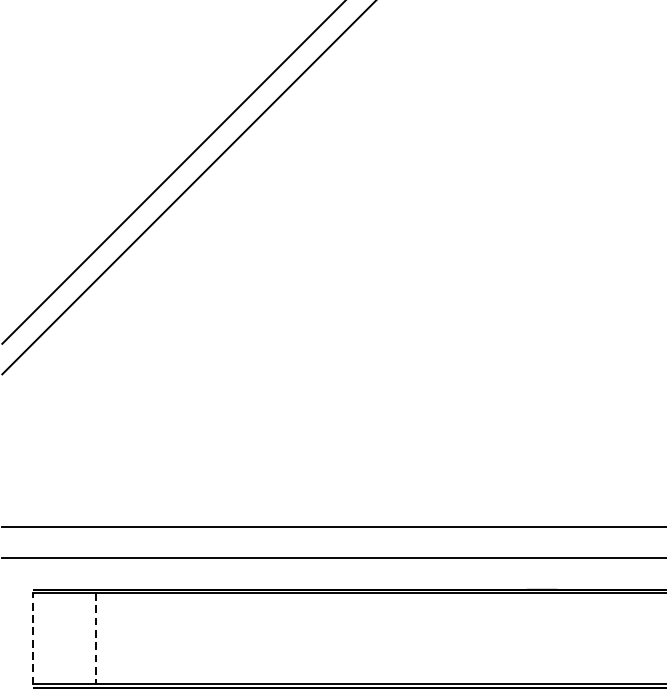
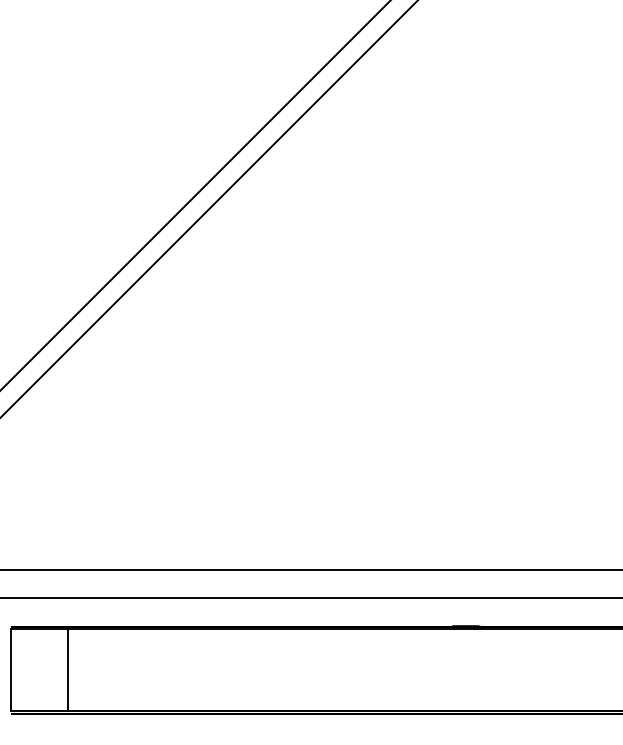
line: (32, 637) -> (11, 669), dashed -> solid
line: (96, 639) -> (68, 670), dashed -> solid

